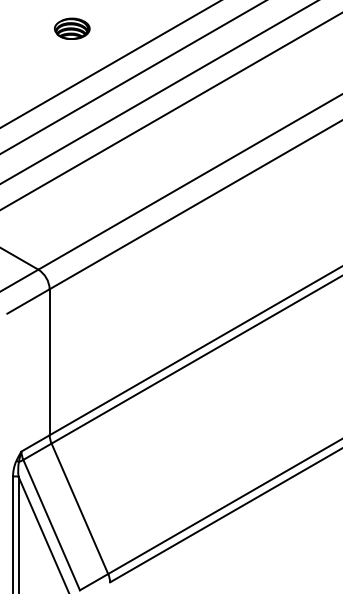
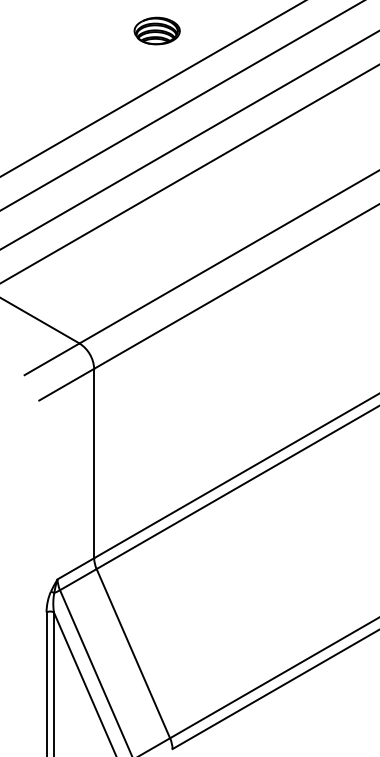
part: (72, 28) -> (157, 30), moved

